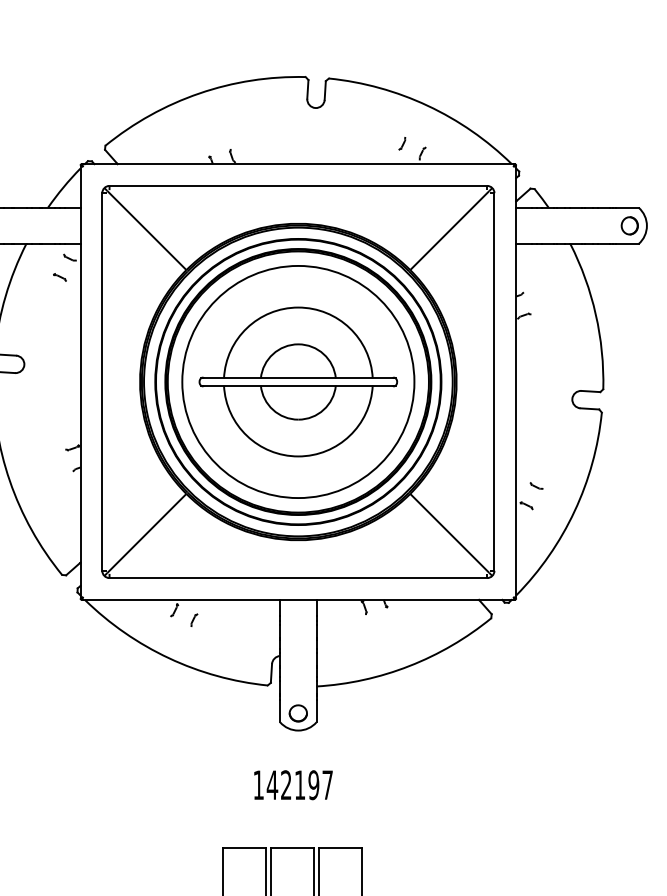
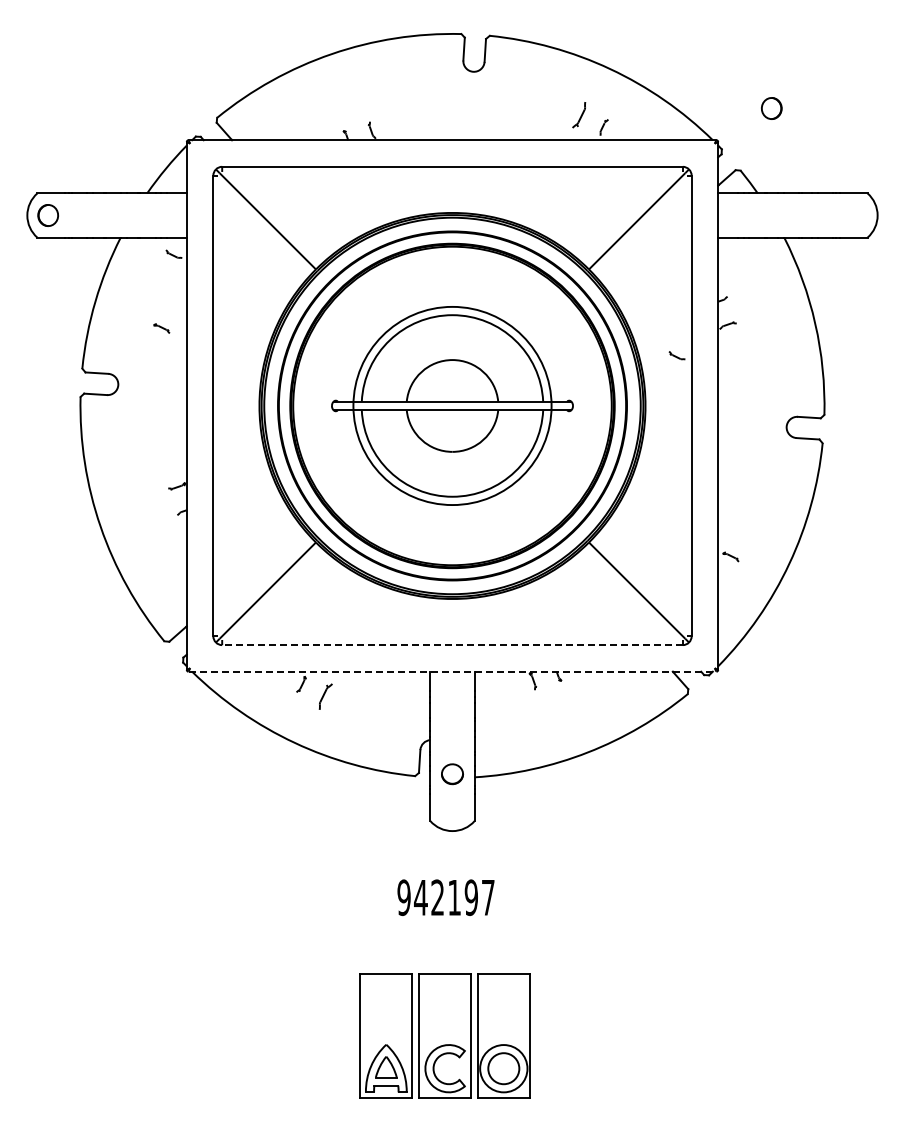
part: (401, 143) -> (578, 115), size x1.6
part: (629, 225) -> (771, 108), moved
part: (59, 277) -> (161, 328), moved
circle: (298, 381) -> (452, 405), size x0.7
part: (536, 485) -> (676, 355), moved
line: (298, 578) -> (452, 645), solid -> dashed
line: (299, 599) -> (453, 671), solid -> dashed
part: (194, 620) -> (325, 696), size x1.6
part: (298, 713) -> (452, 774), moved
text: (258, 785) -> (403, 897), 142197 -> 942197

